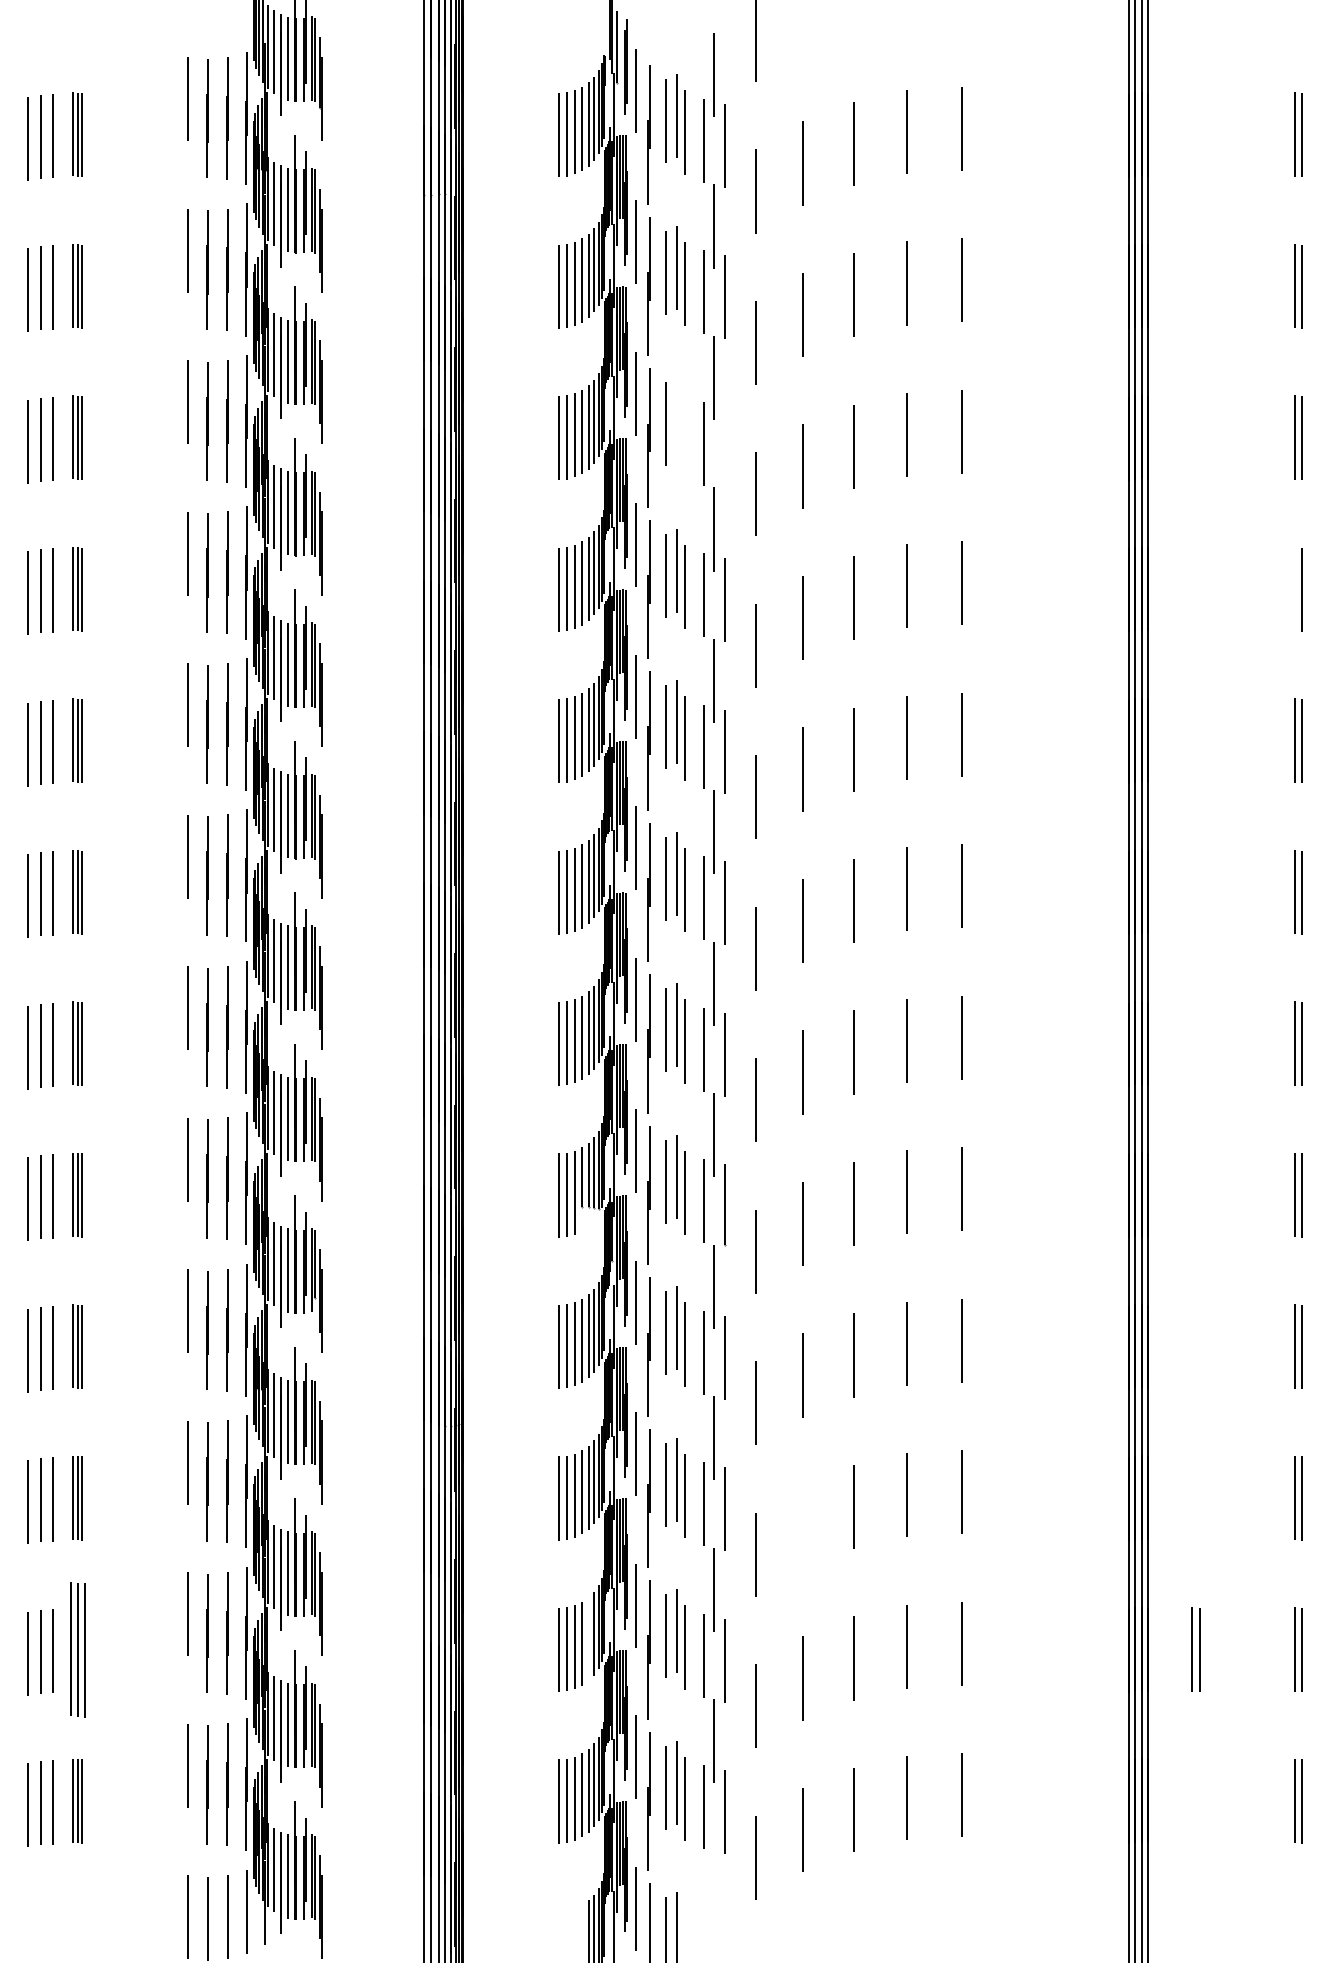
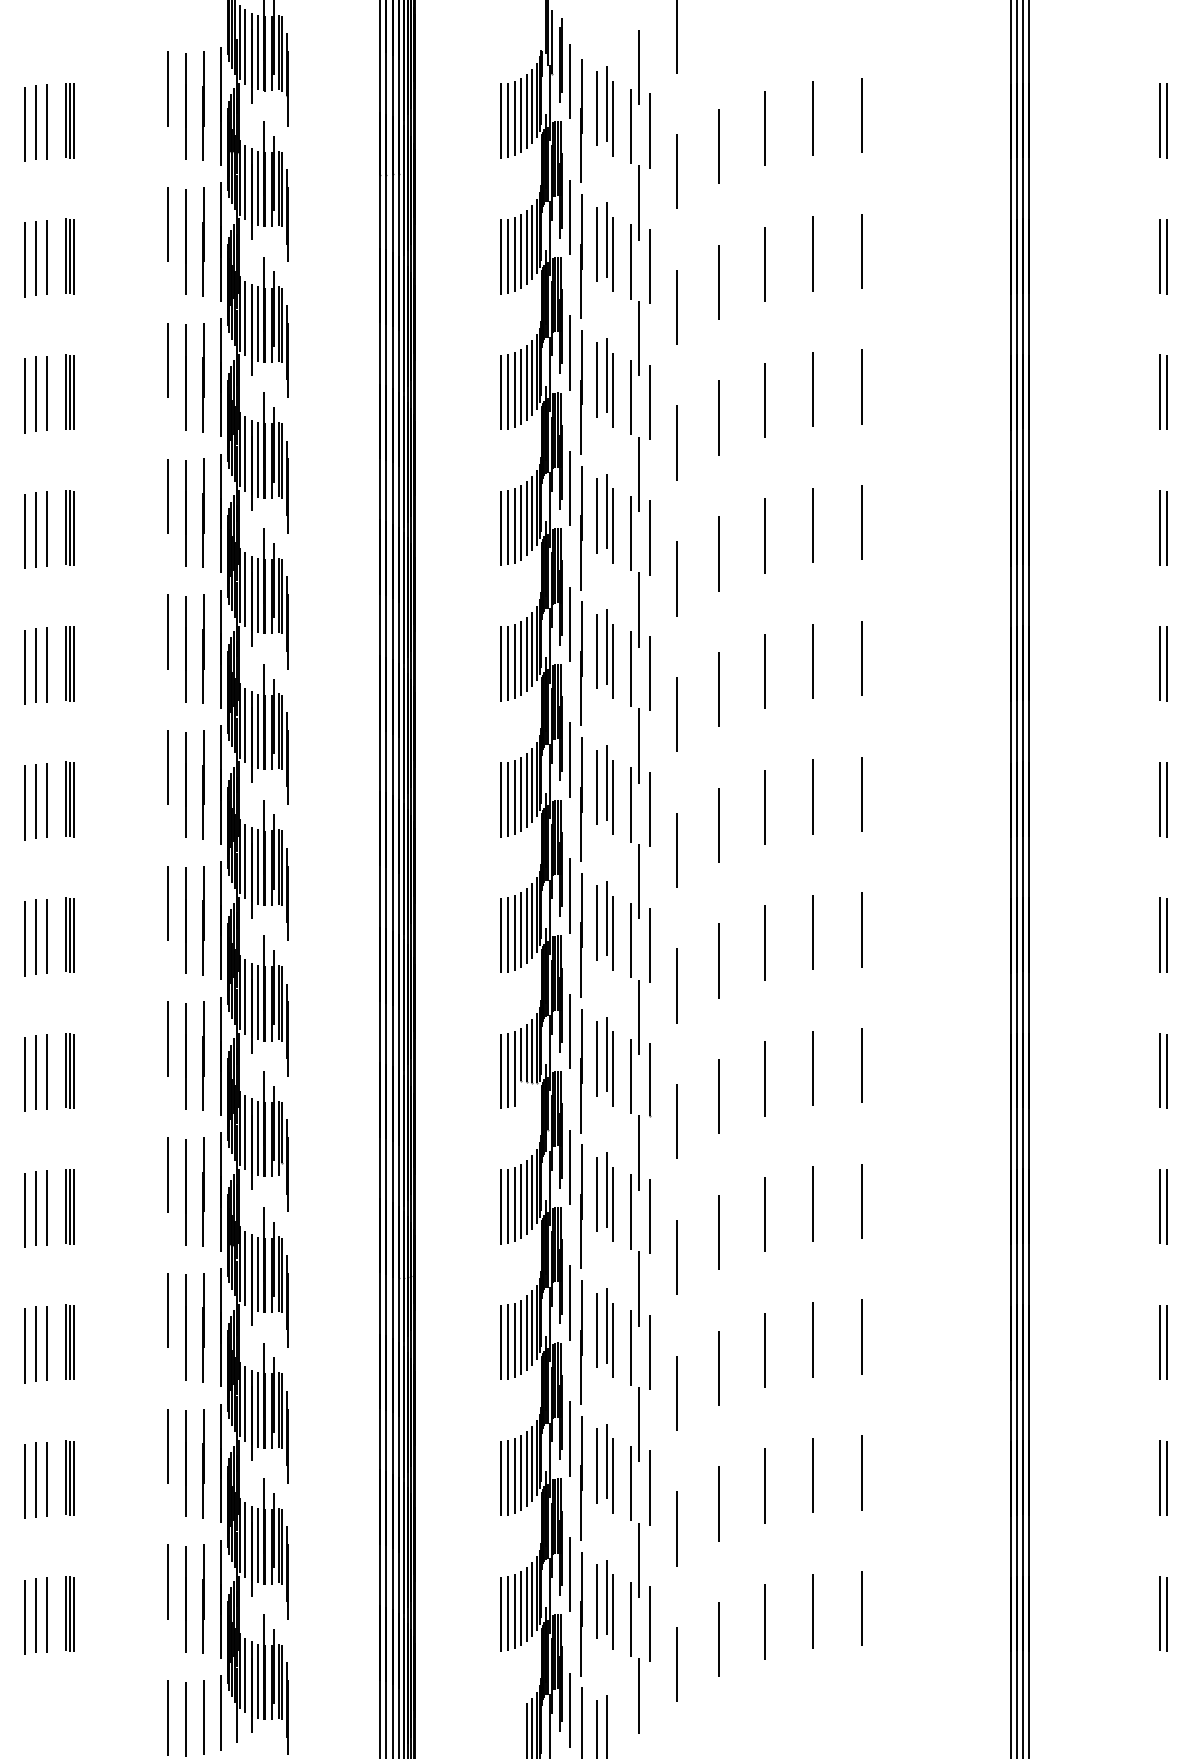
part: (680, 426) -> (609, 382), added
line: (725, 448) -> (649, 401), added
line: (1295, 588) -> (1160, 527), added
line: (803, 1526) -> (719, 1367), added
line: (588, 1638) -> (527, 1468), added
part: (77, 1648) -> (69, 1477), size x0.62
part: (1196, 1648) -> (1071, 1477), removed
line: (713, 1892) -> (639, 1695), added

